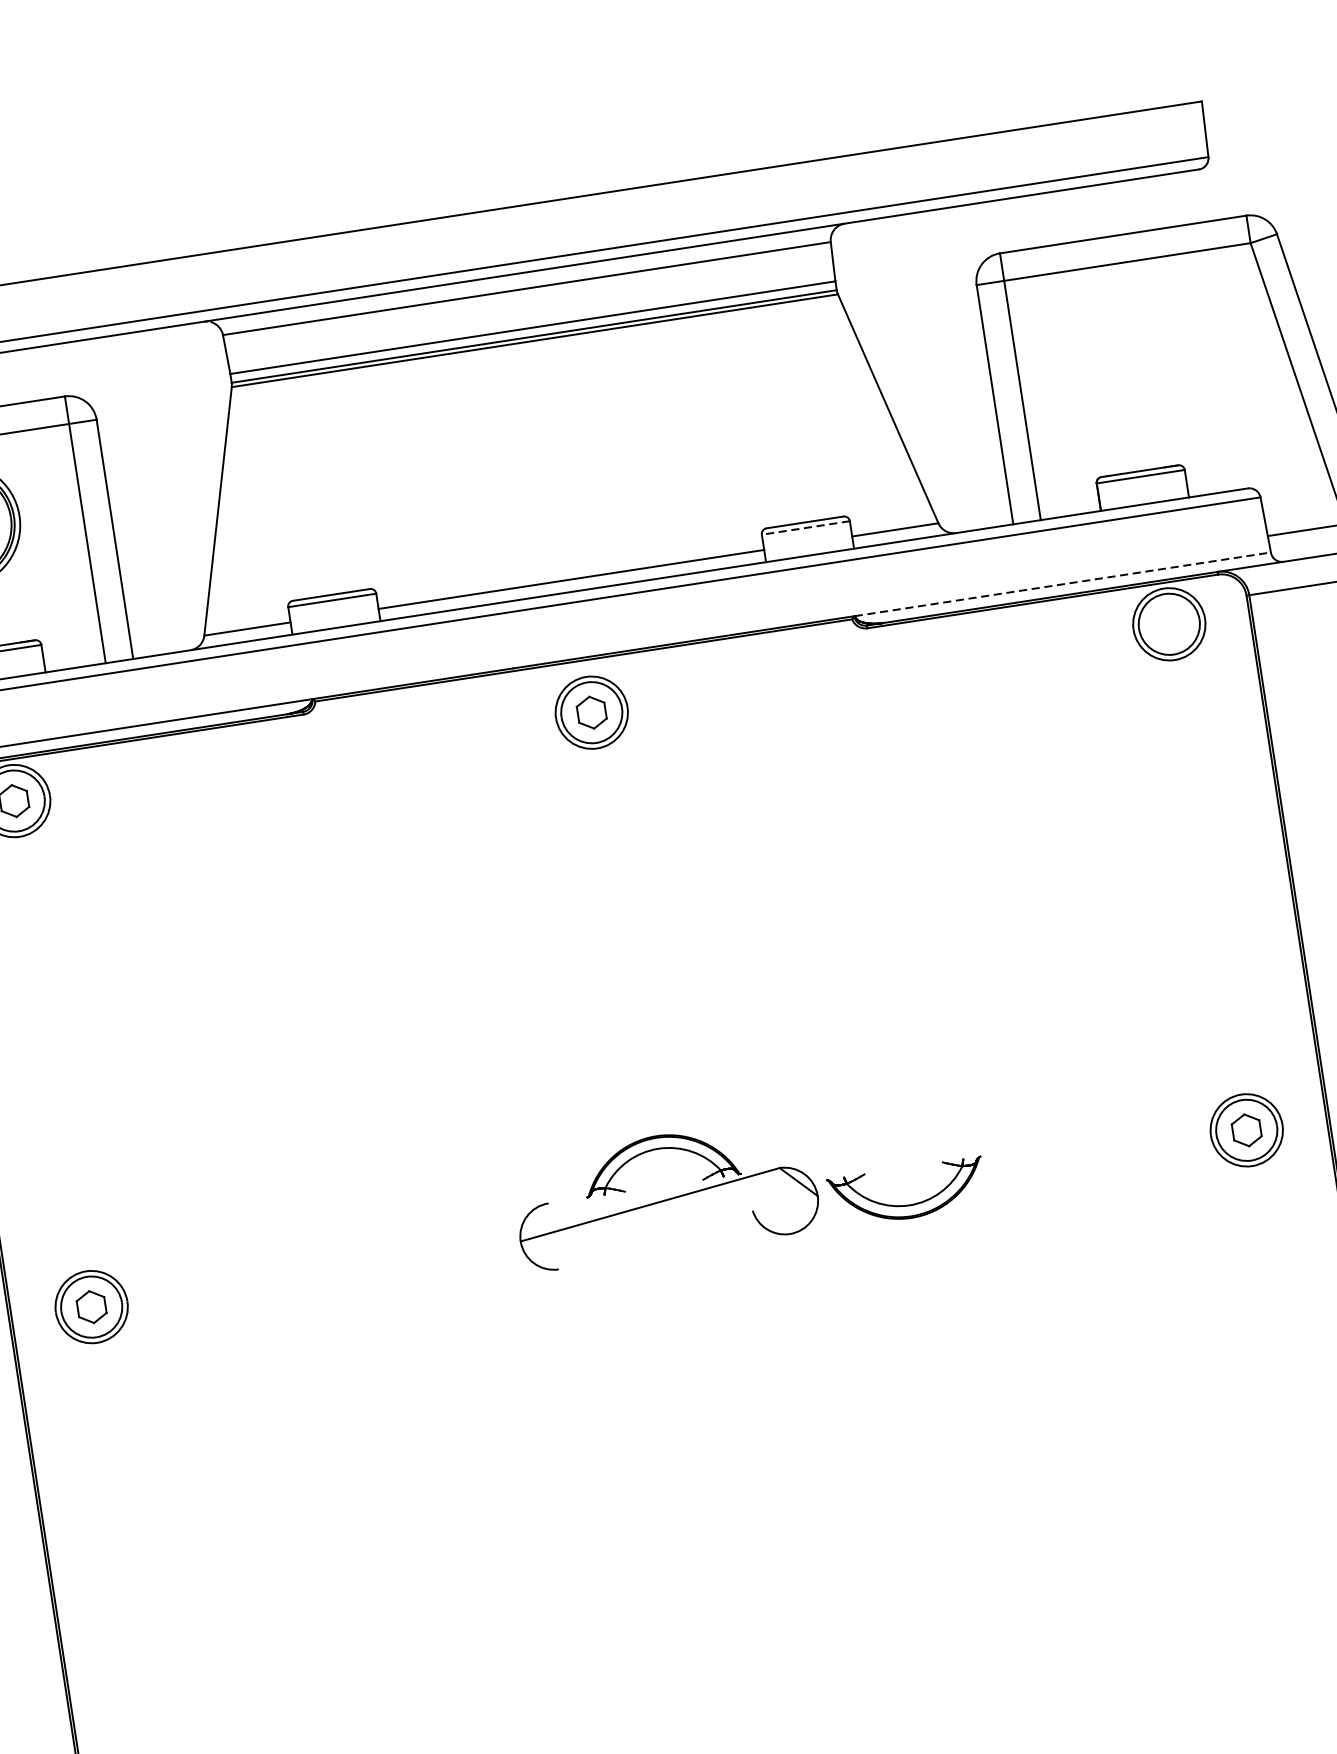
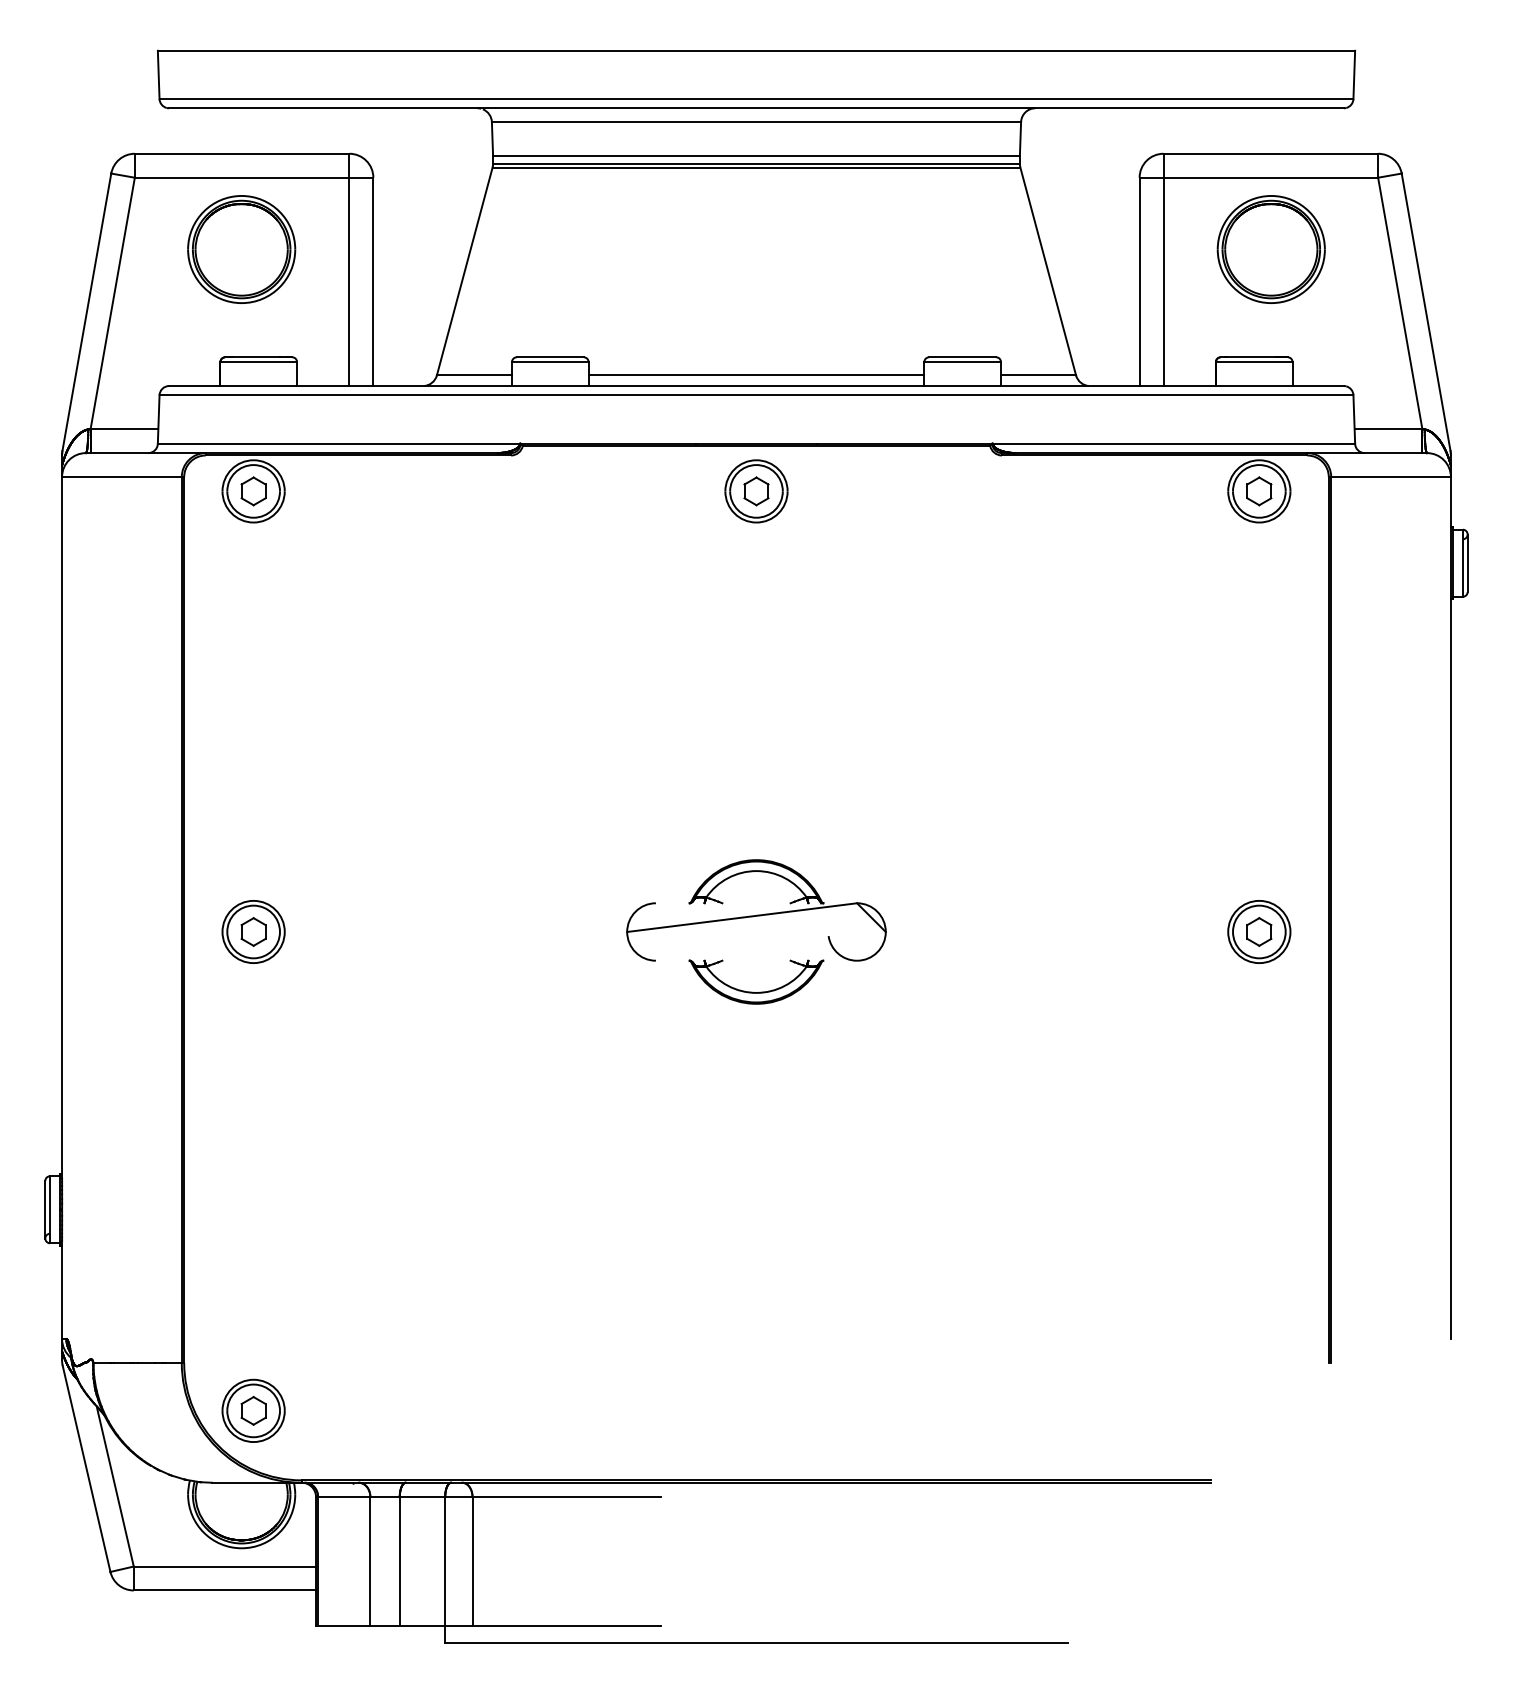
part: (1139, 344) -> (1270, 249), added
line: (805, 528) -> (962, 362), dashed -> solid
line: (1063, 584) -> (1174, 443), dashed -> solid
part: (1169, 624) -> (1259, 491), added
part: (904, 1204) -> (752, 991), moved

